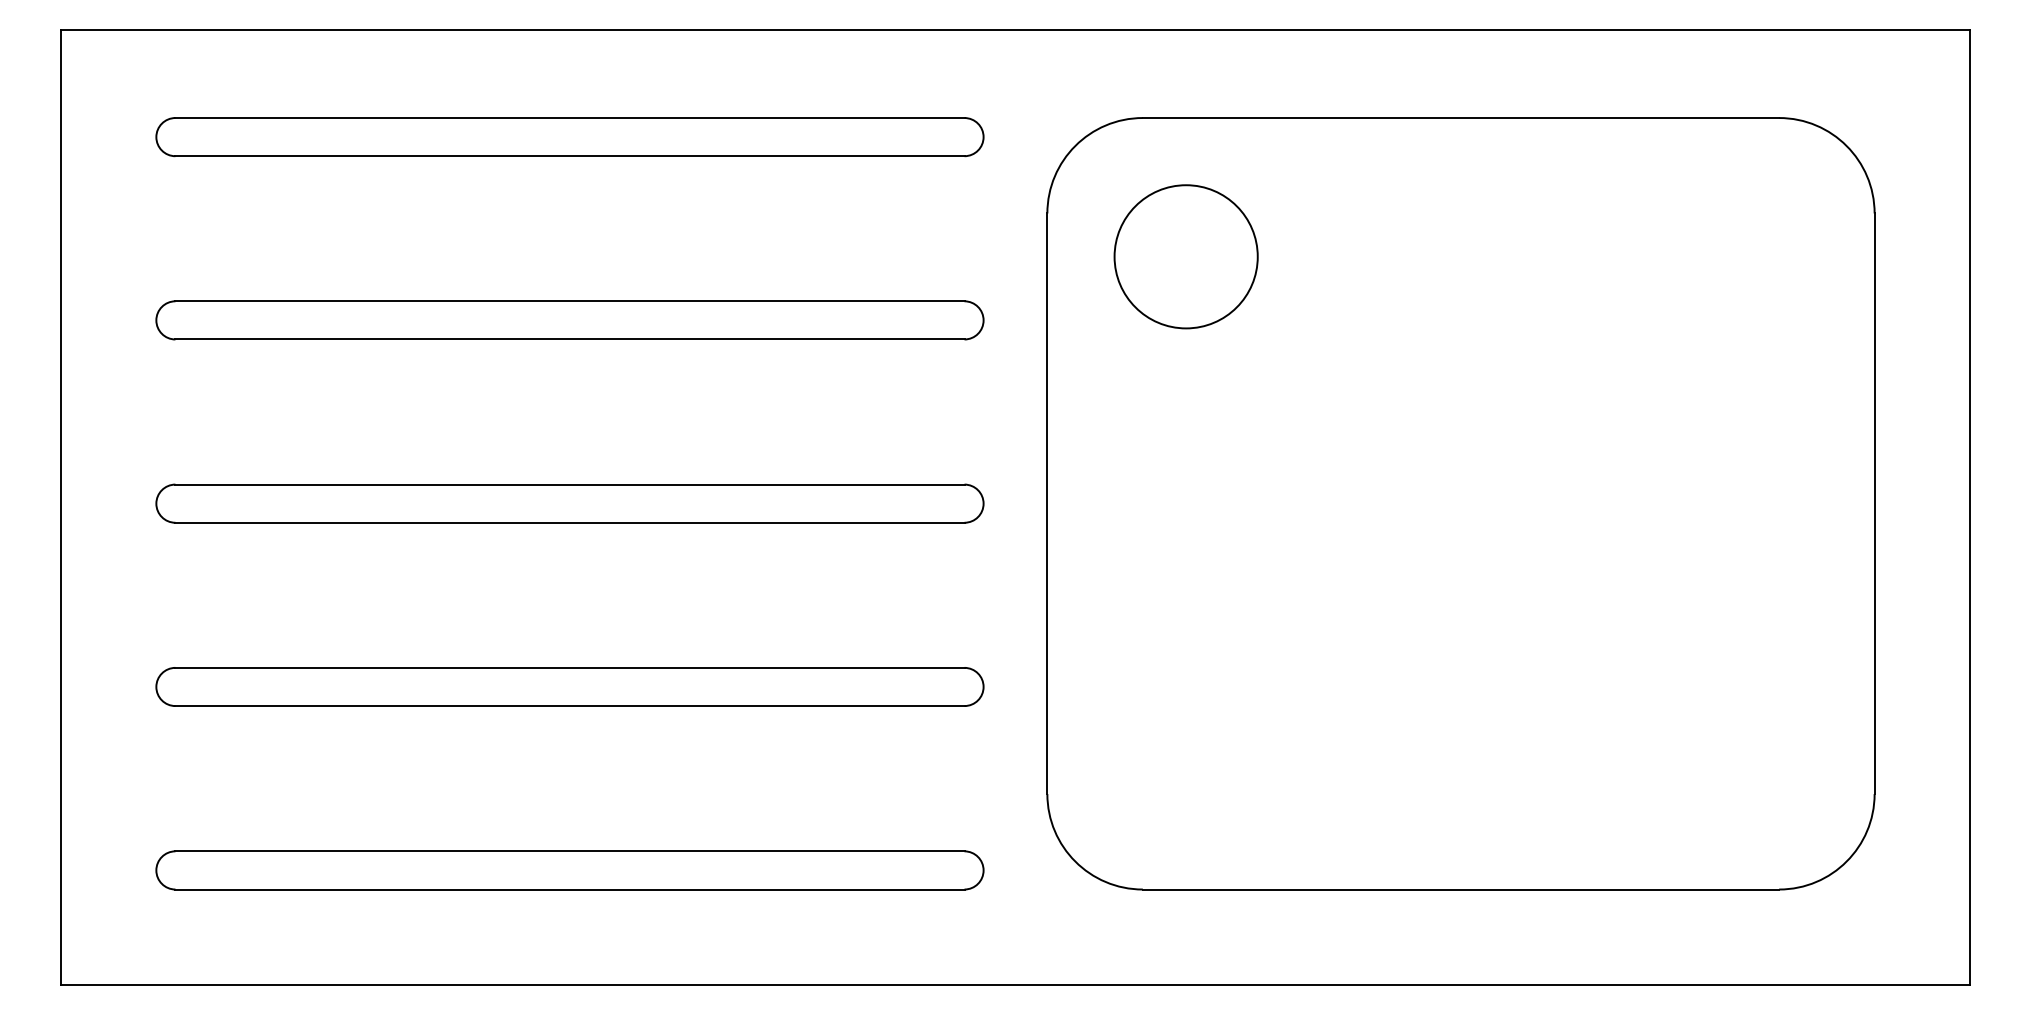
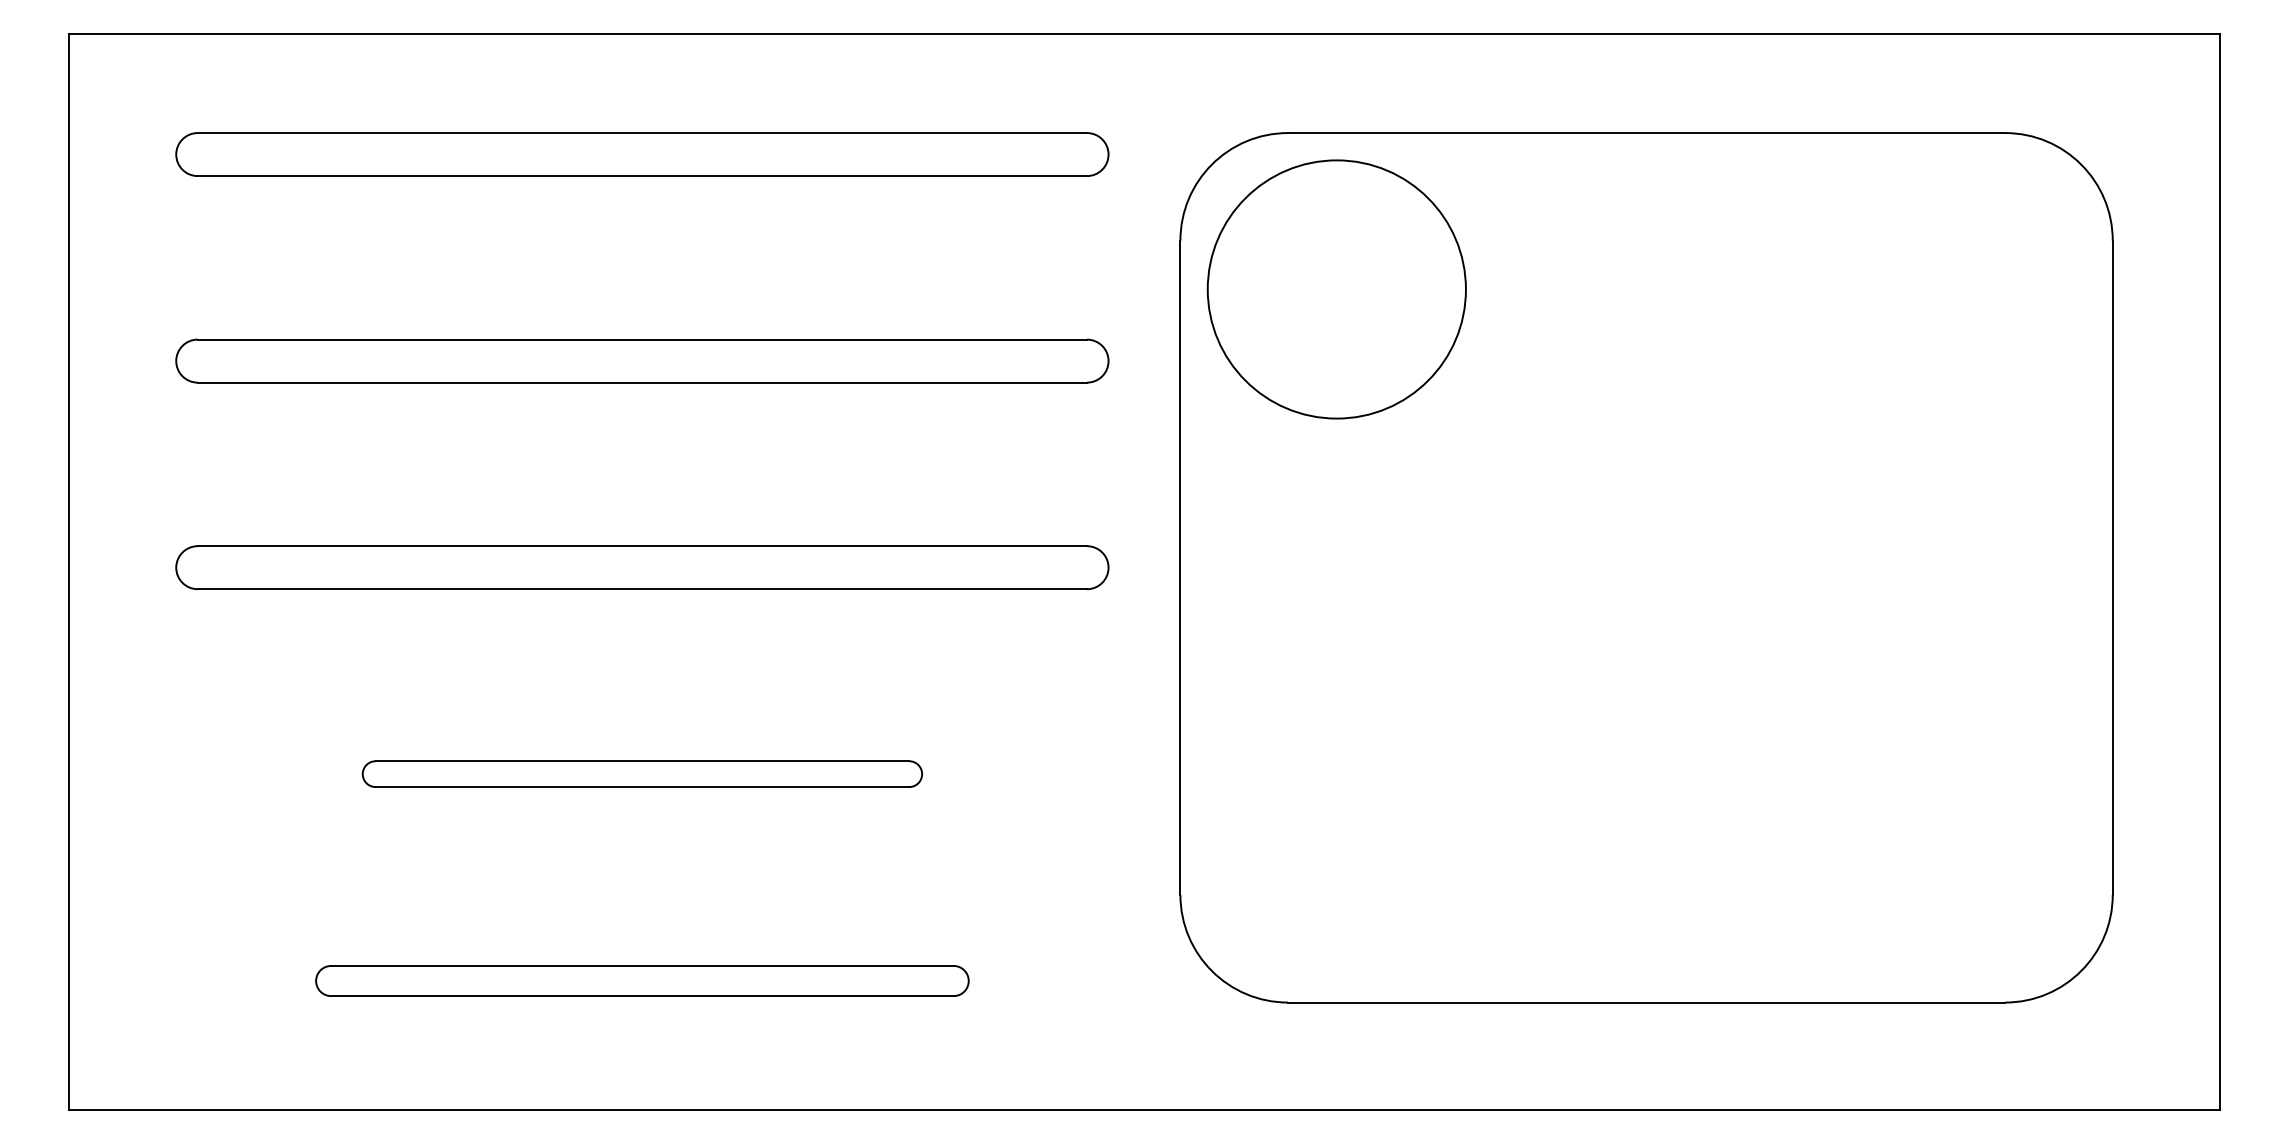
circle: (1185, 256) -> (1336, 289), size x1.6
part: (570, 686) -> (642, 773), size x0.6
part: (570, 869) -> (642, 980), size x0.7

